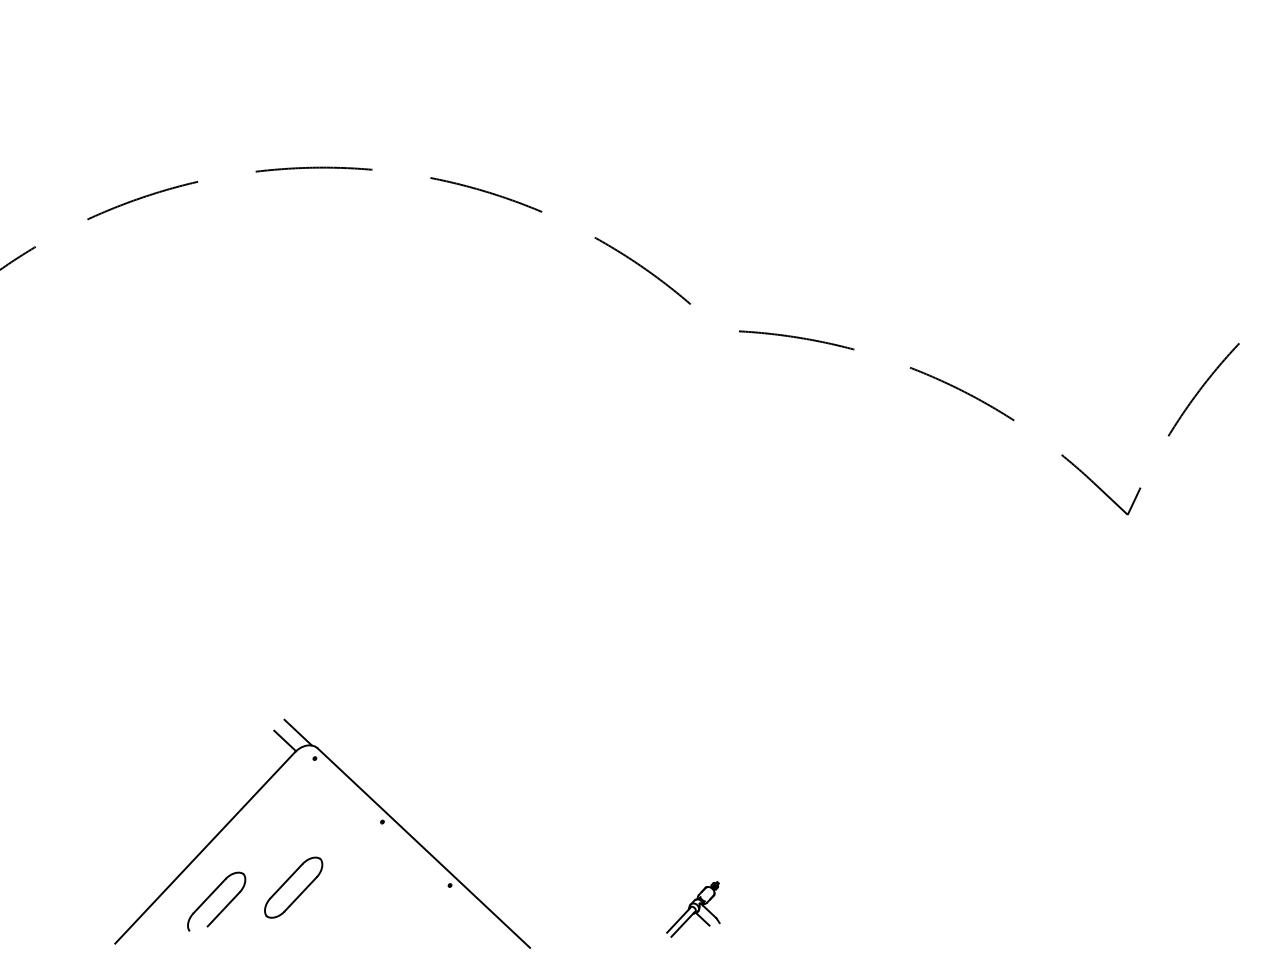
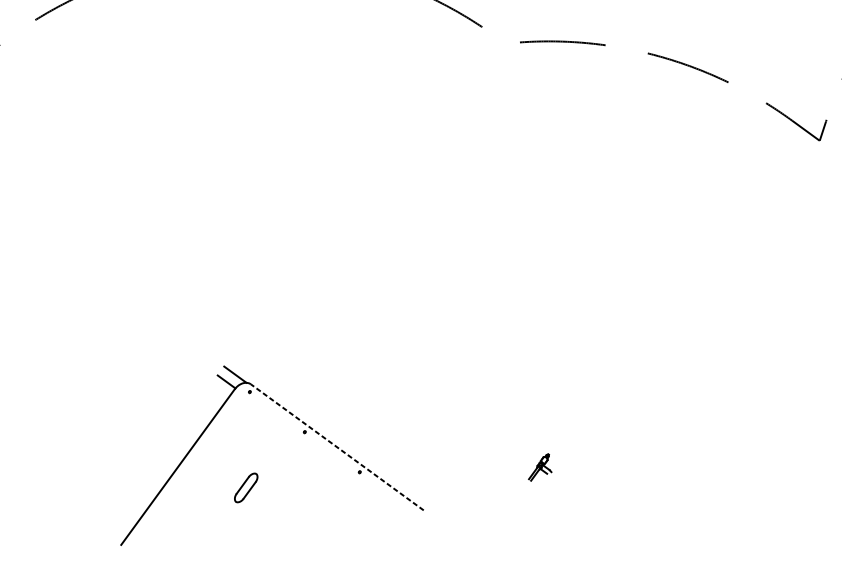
line: (423, 848) -> (337, 447), solid -> dashed
part: (293, 887) -> (245, 487), size x0.6
part: (211, 895) -> (186, 501), removed
part: (693, 909) -> (539, 467), size x0.6

